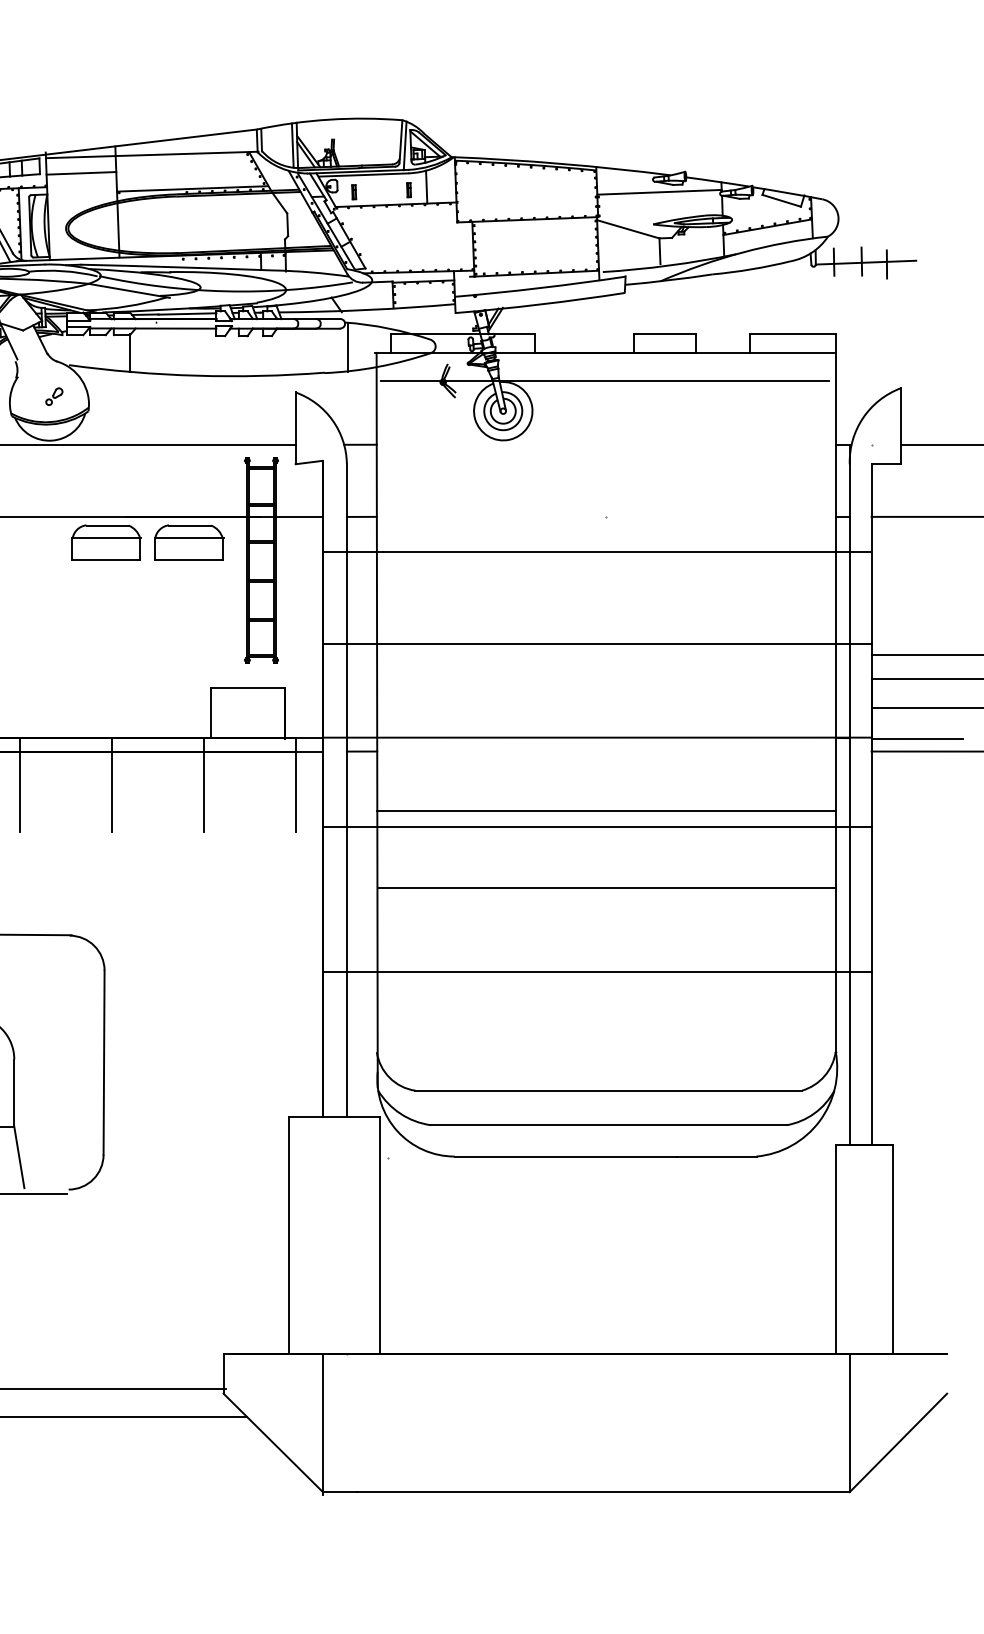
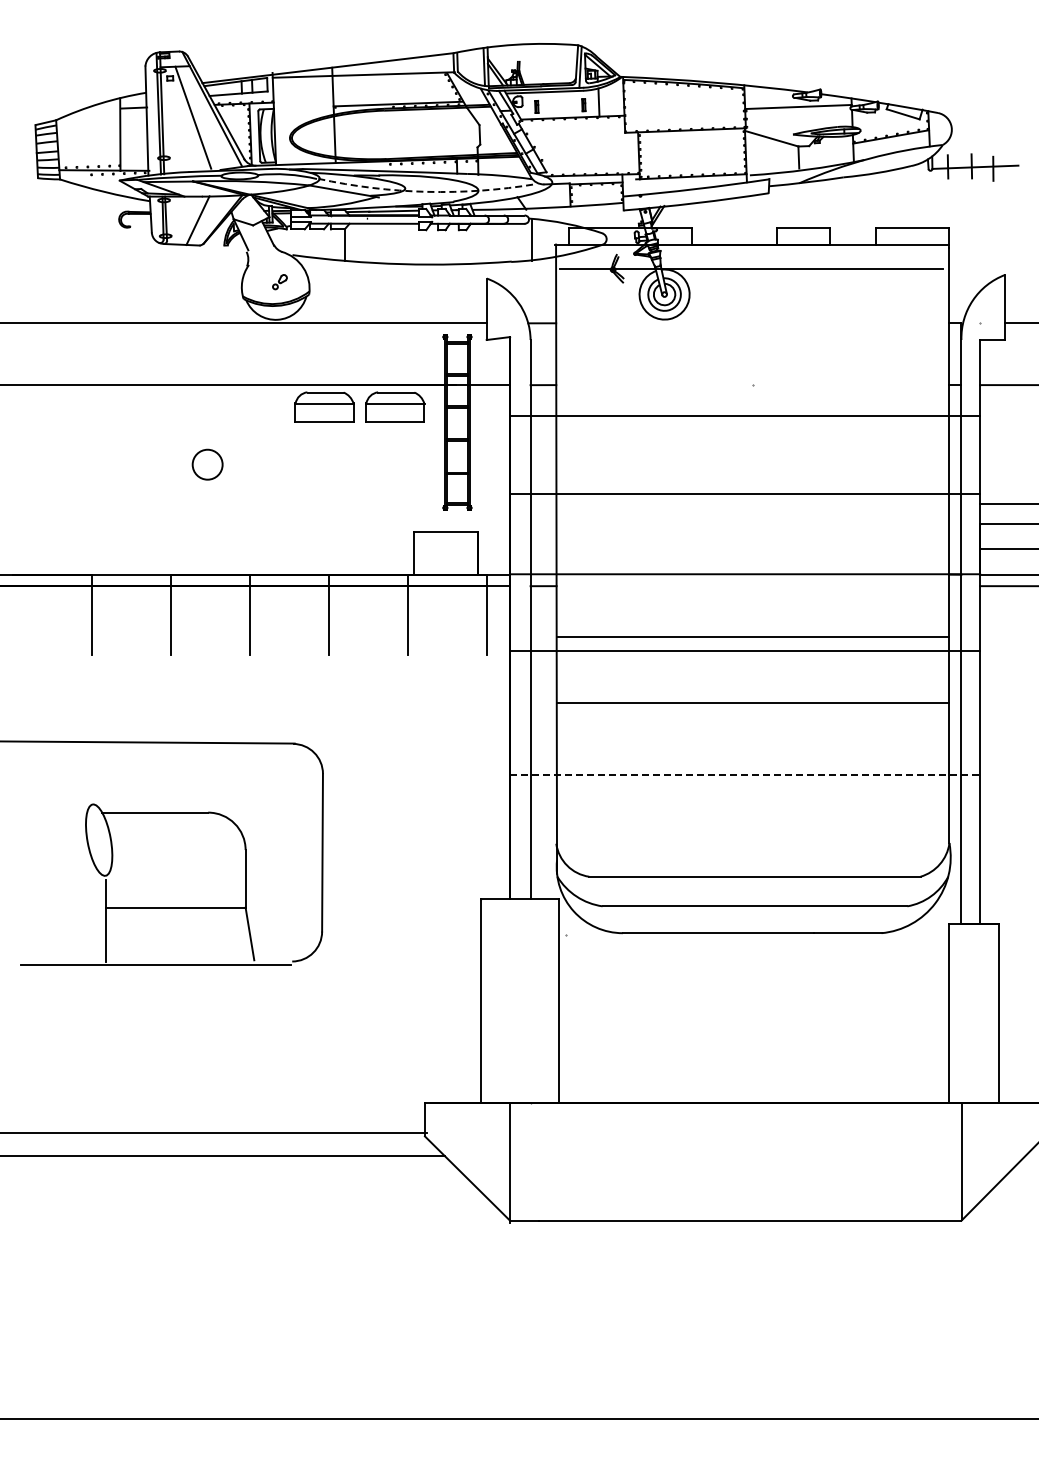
line: (80, 173) -> (302, 90), removed
arc: (225, 290) -> (426, 191), solid -> dashed
line: (597, 971) -> (745, 774), solid -> dashed

